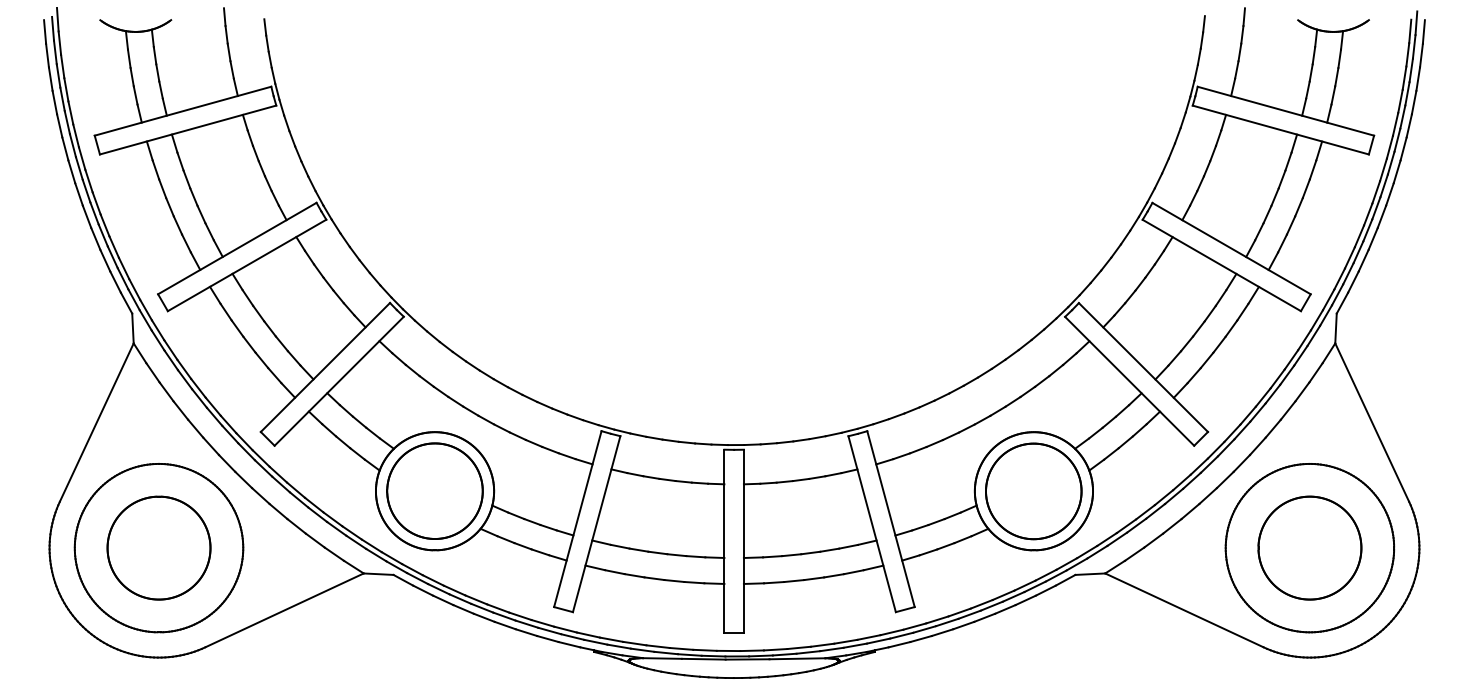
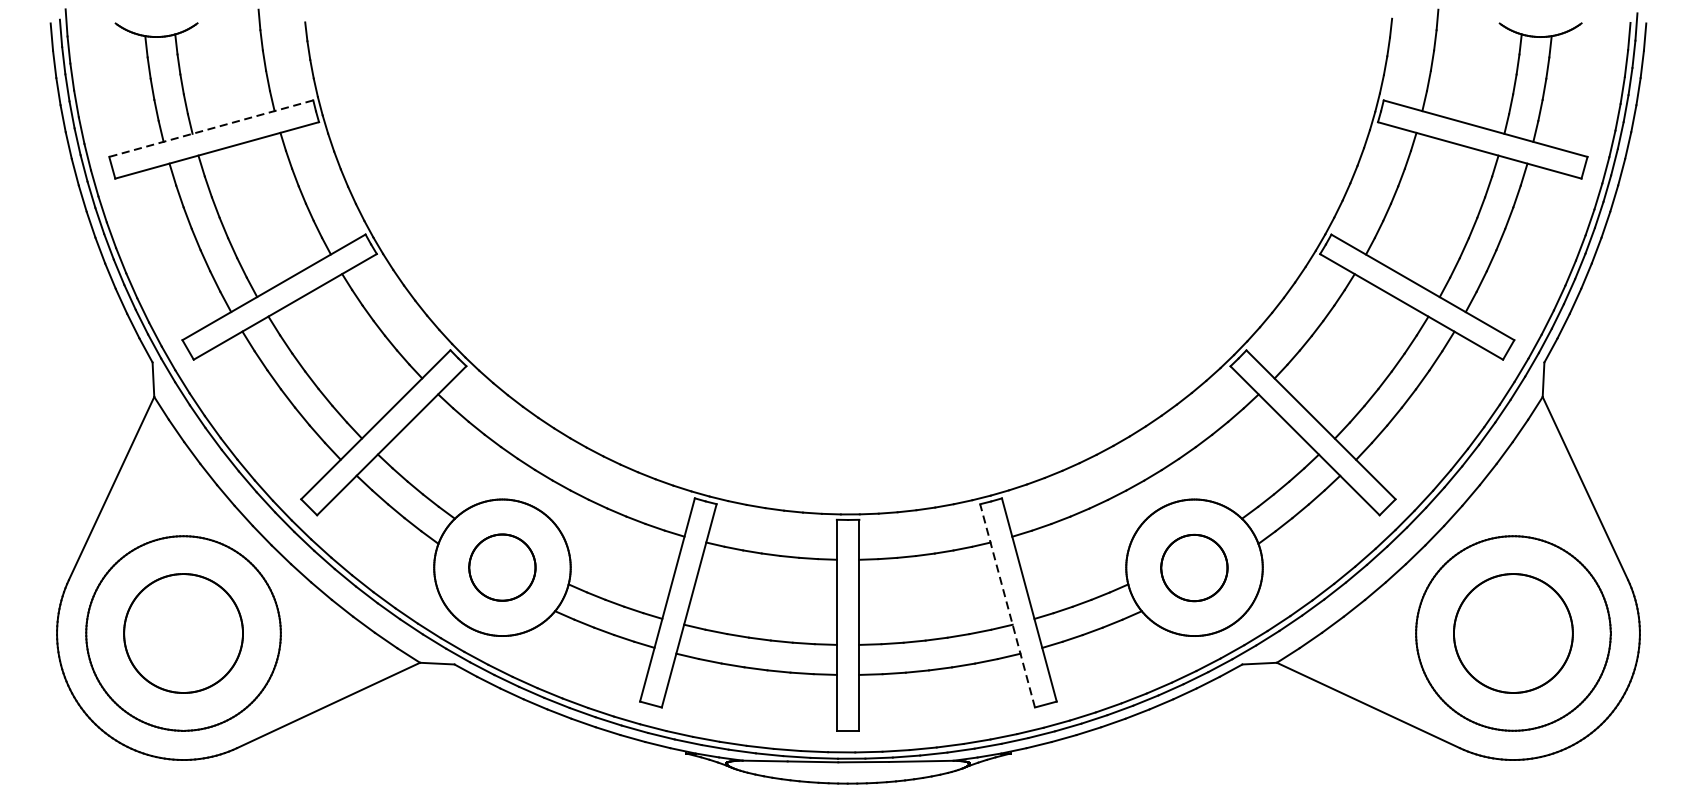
line: (183, 111) -> (211, 128), solid -> dashed
part: (434, 490) -> (501, 566), size x0.6
part: (1033, 491) -> (1193, 568), size x0.6
line: (872, 523) -> (1007, 605), solid -> dashed

